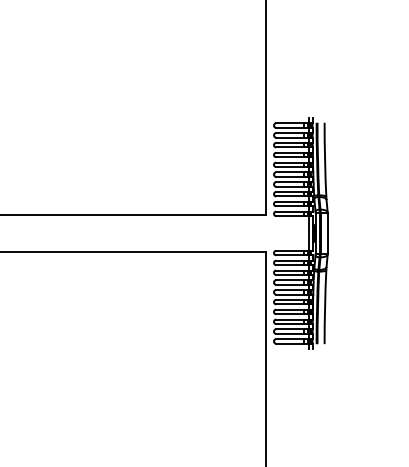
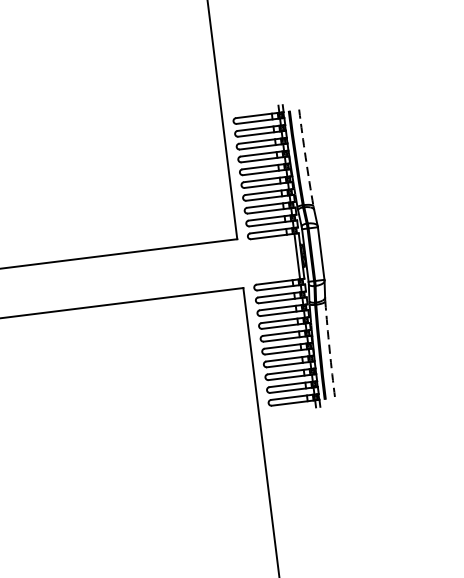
arc: (325, 159) -> (306, 157), solid -> dashed
arc: (325, 307) -> (330, 350), solid -> dashed

